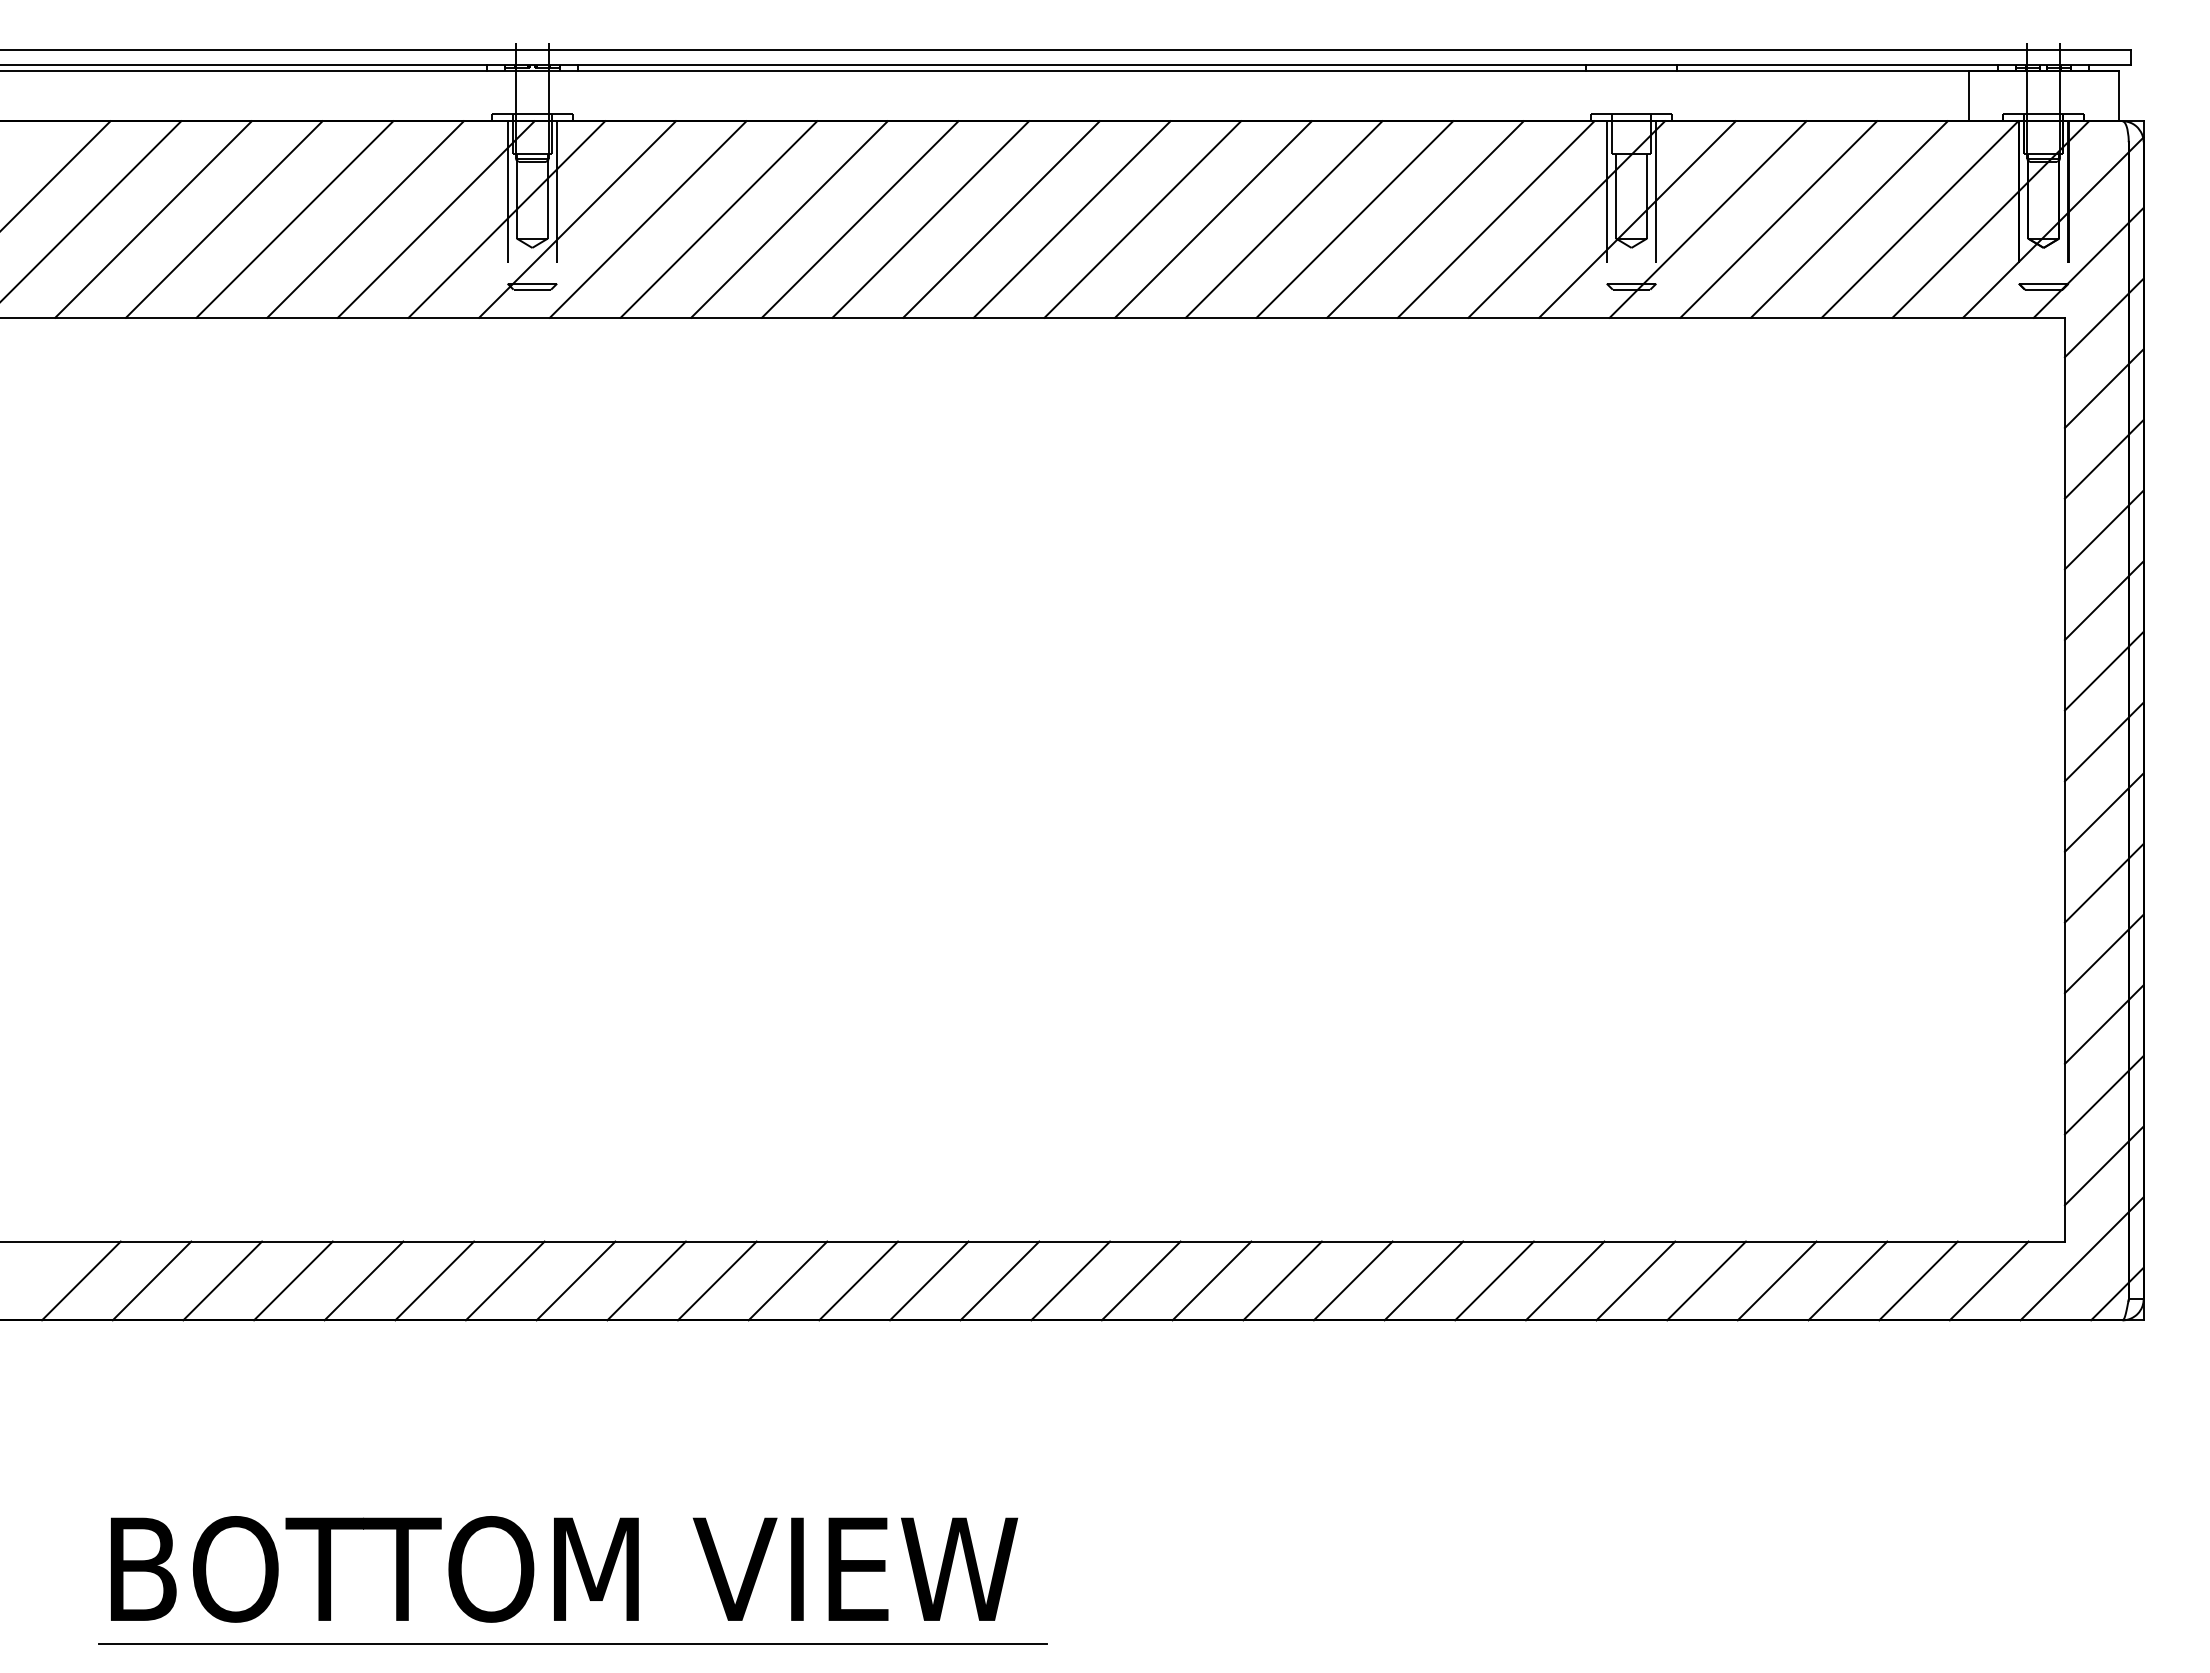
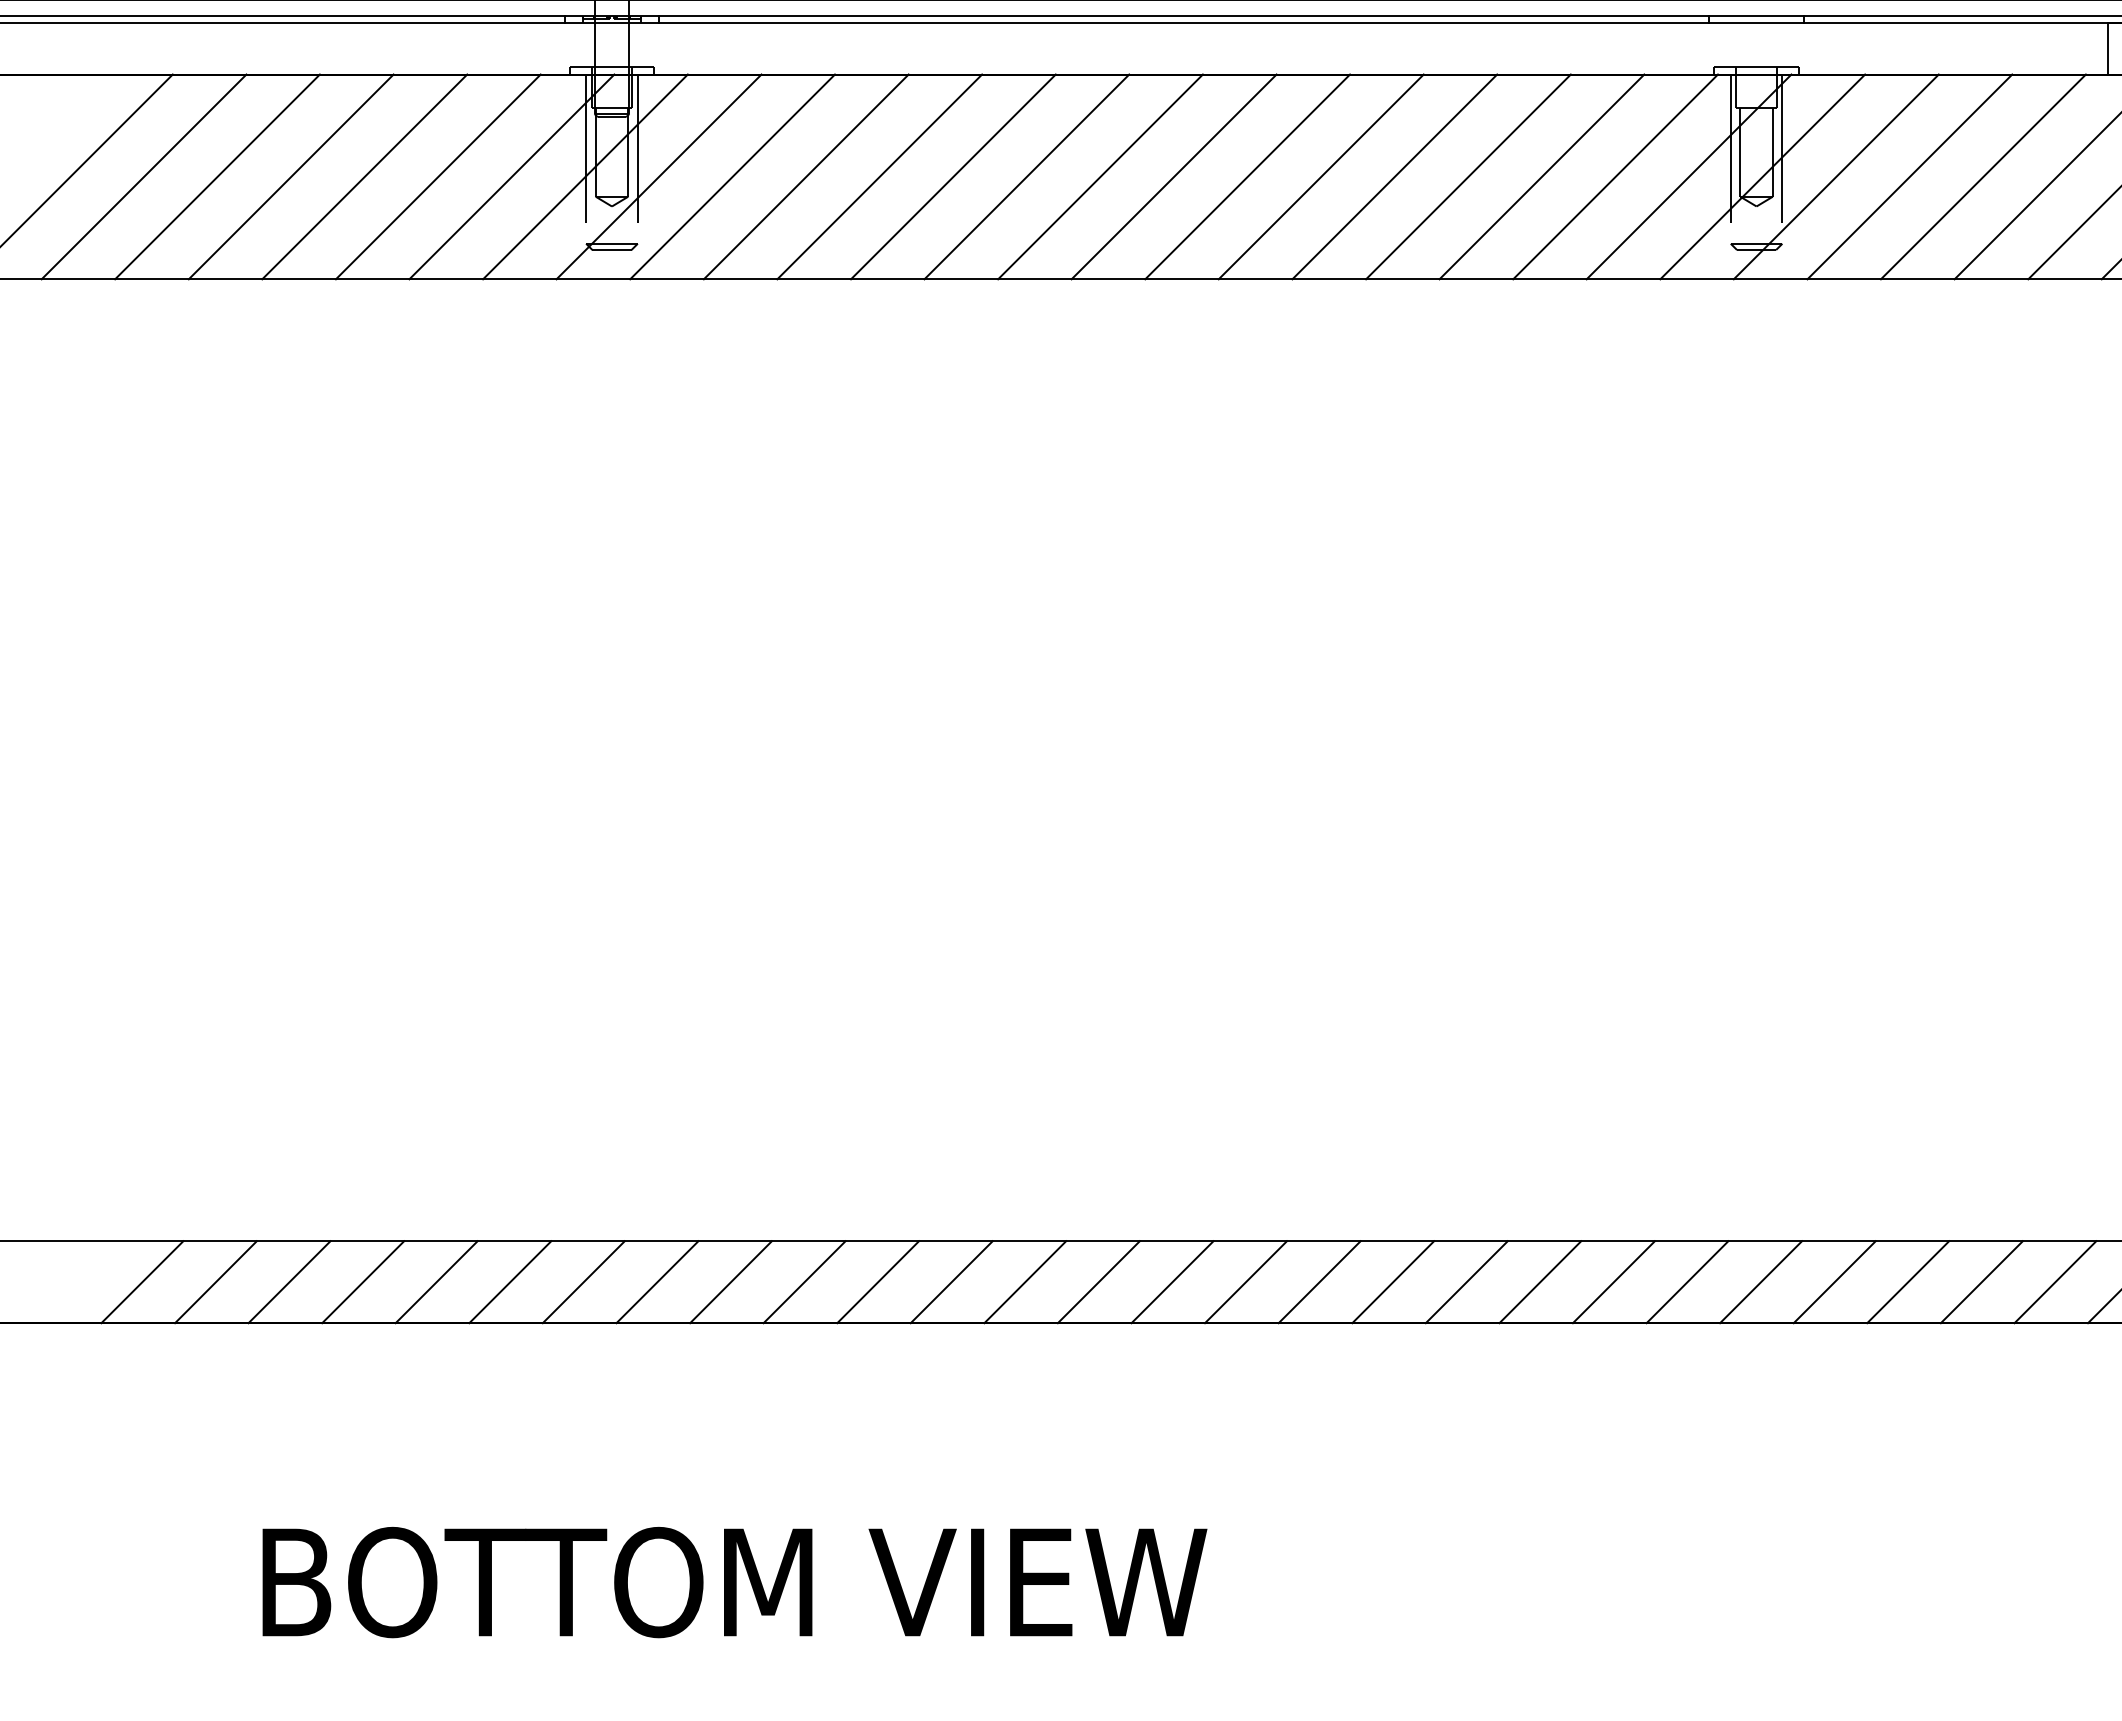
text: (564, 1569) -> (735, 1582), moved
line: (572, 1644) -> (653, 1660), removed

